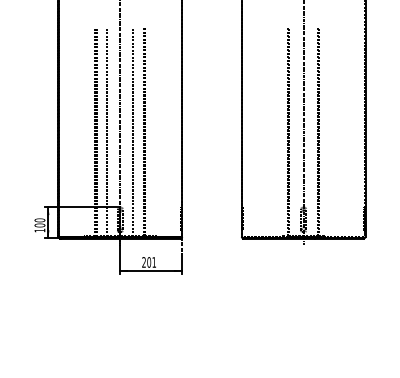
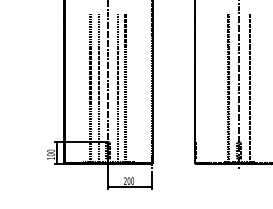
text: (154, 262) -> (132, 181), 201 -> 200

